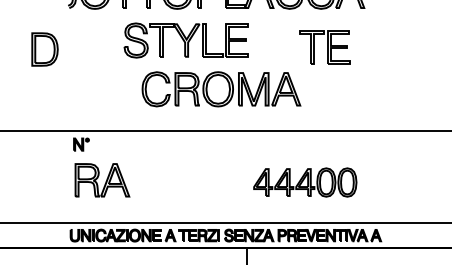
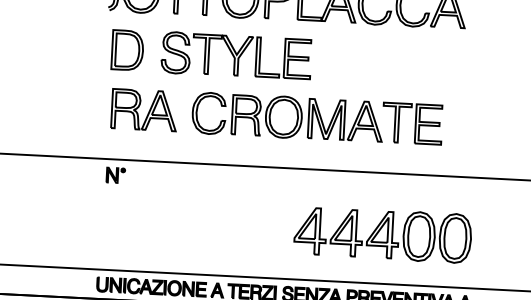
part: (185, 40) -> (235, 55), moved
part: (324, 47) -> (411, 123), moved
part: (44, 49) -> (127, 50), moved
part: (102, 180) -> (144, 110), moved
part: (305, 182) -> (383, 234), size x1.43

